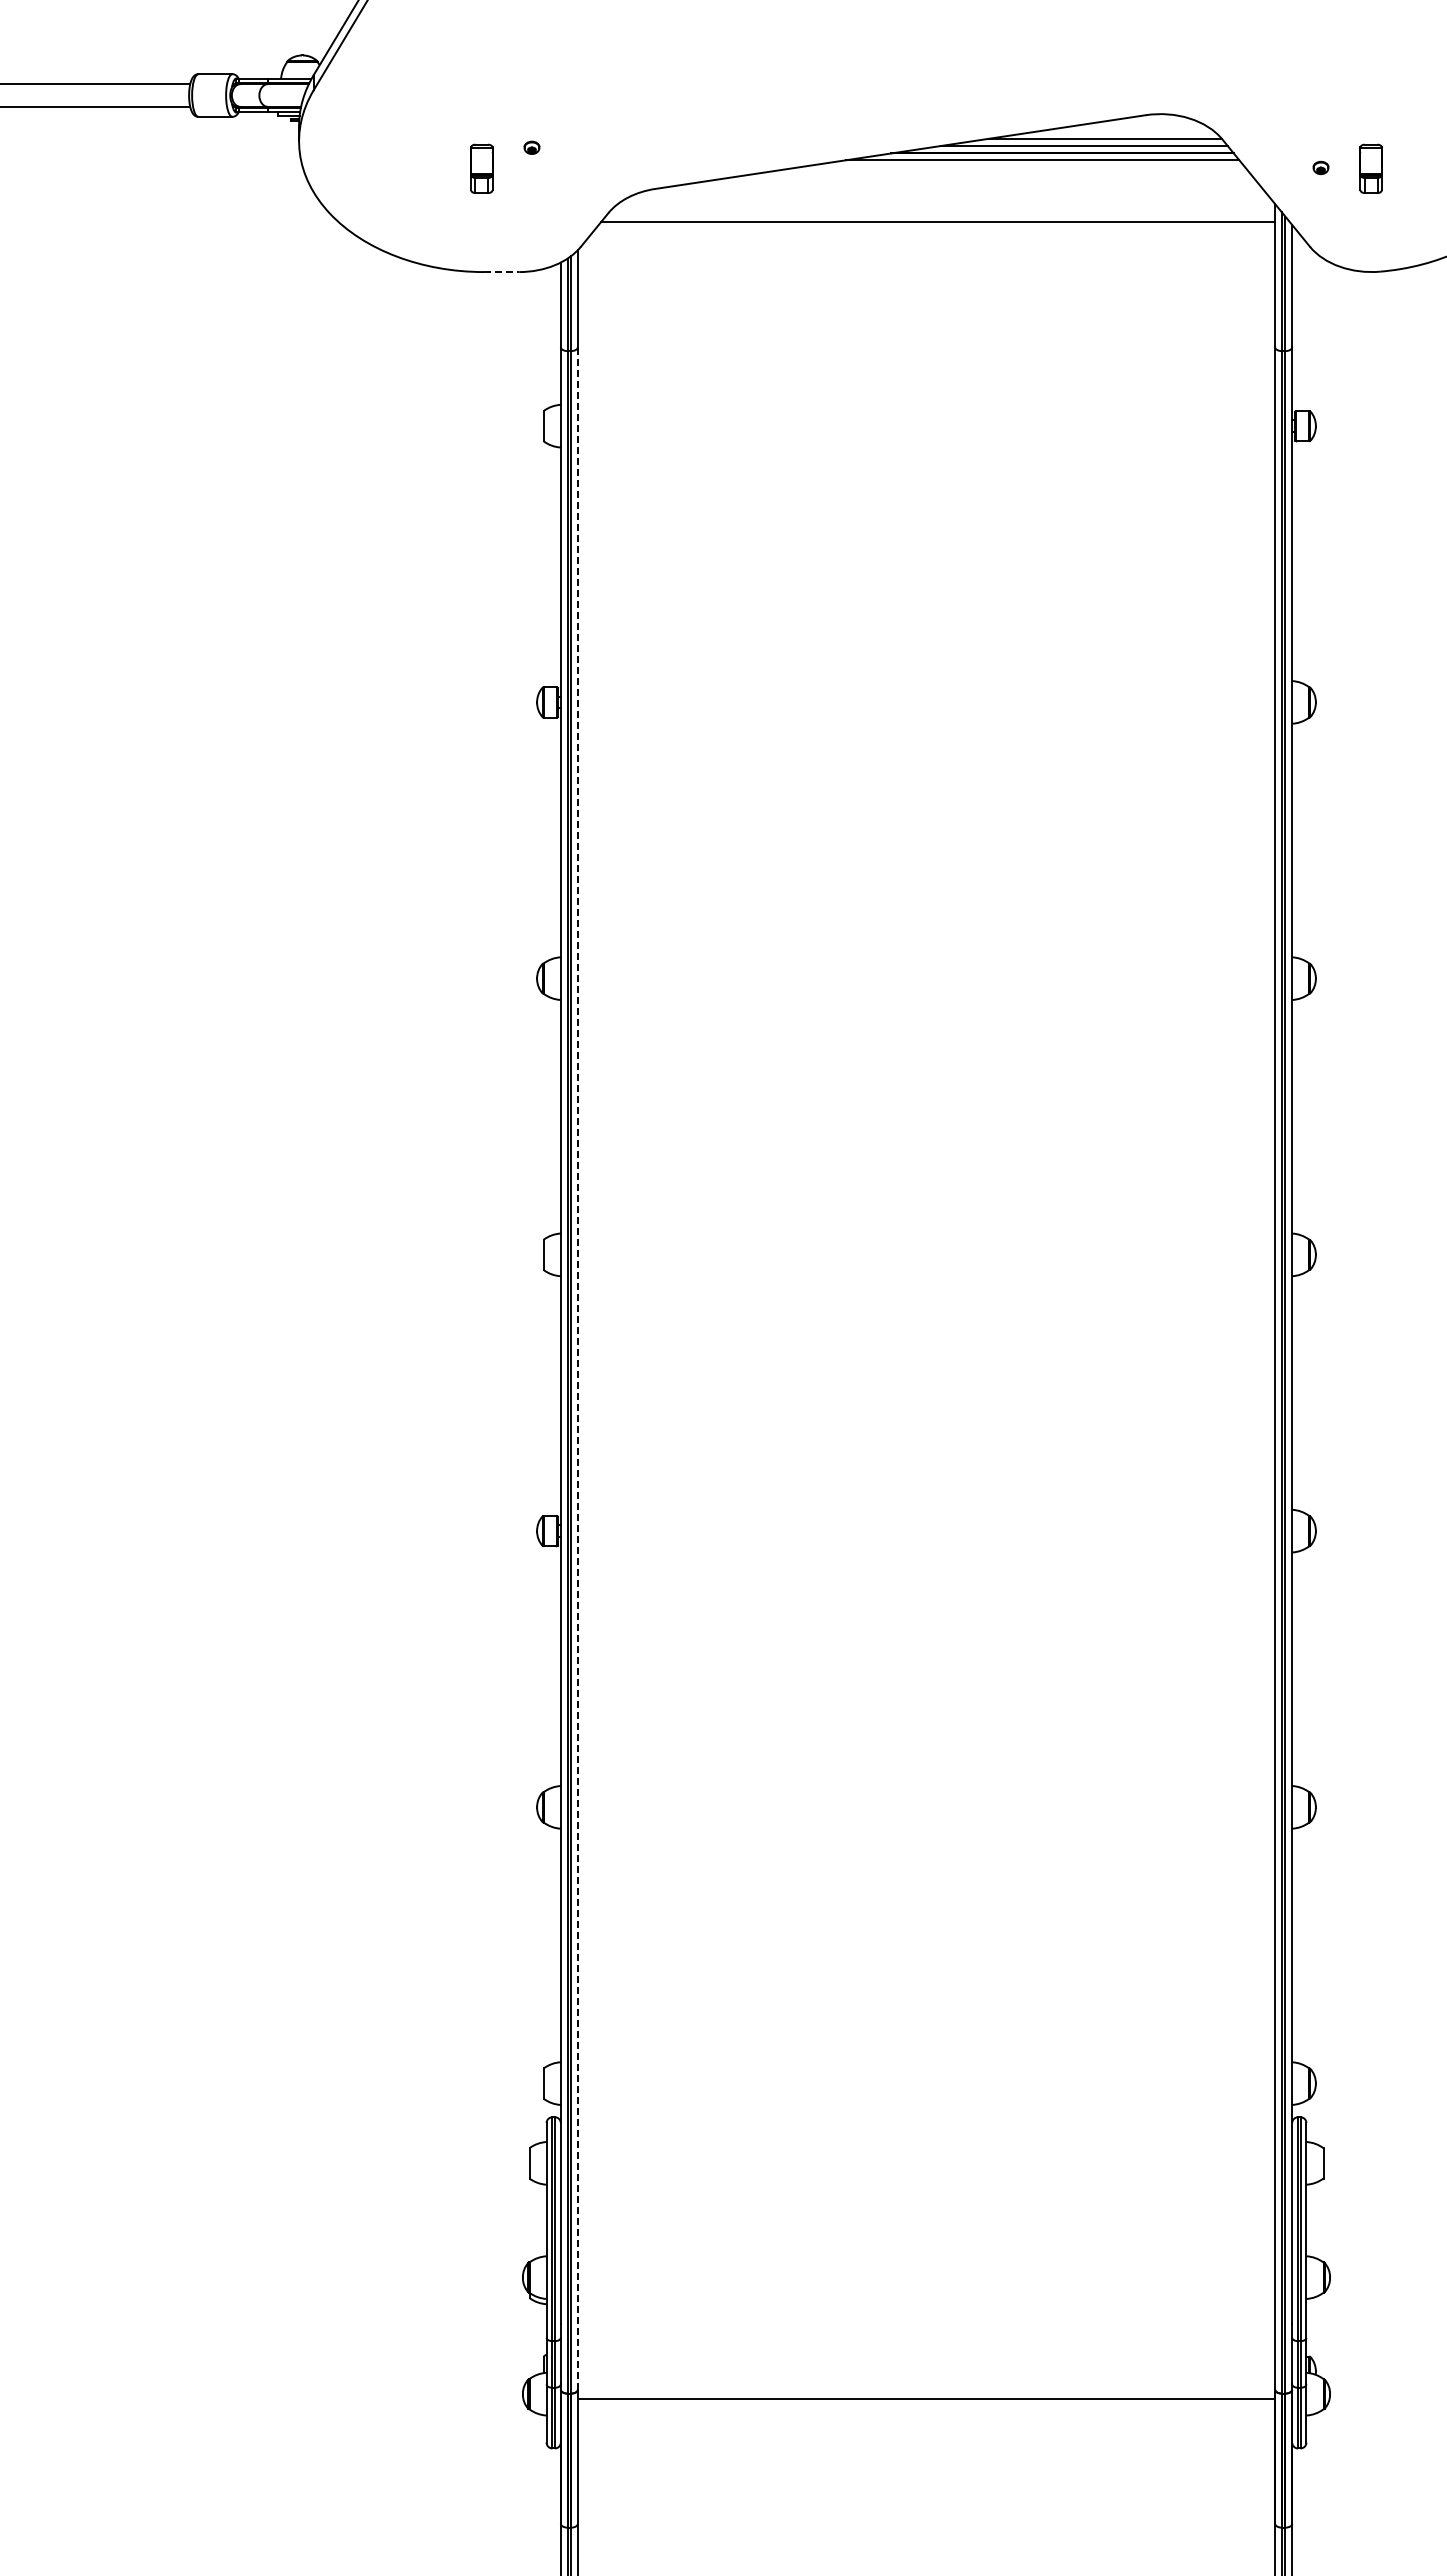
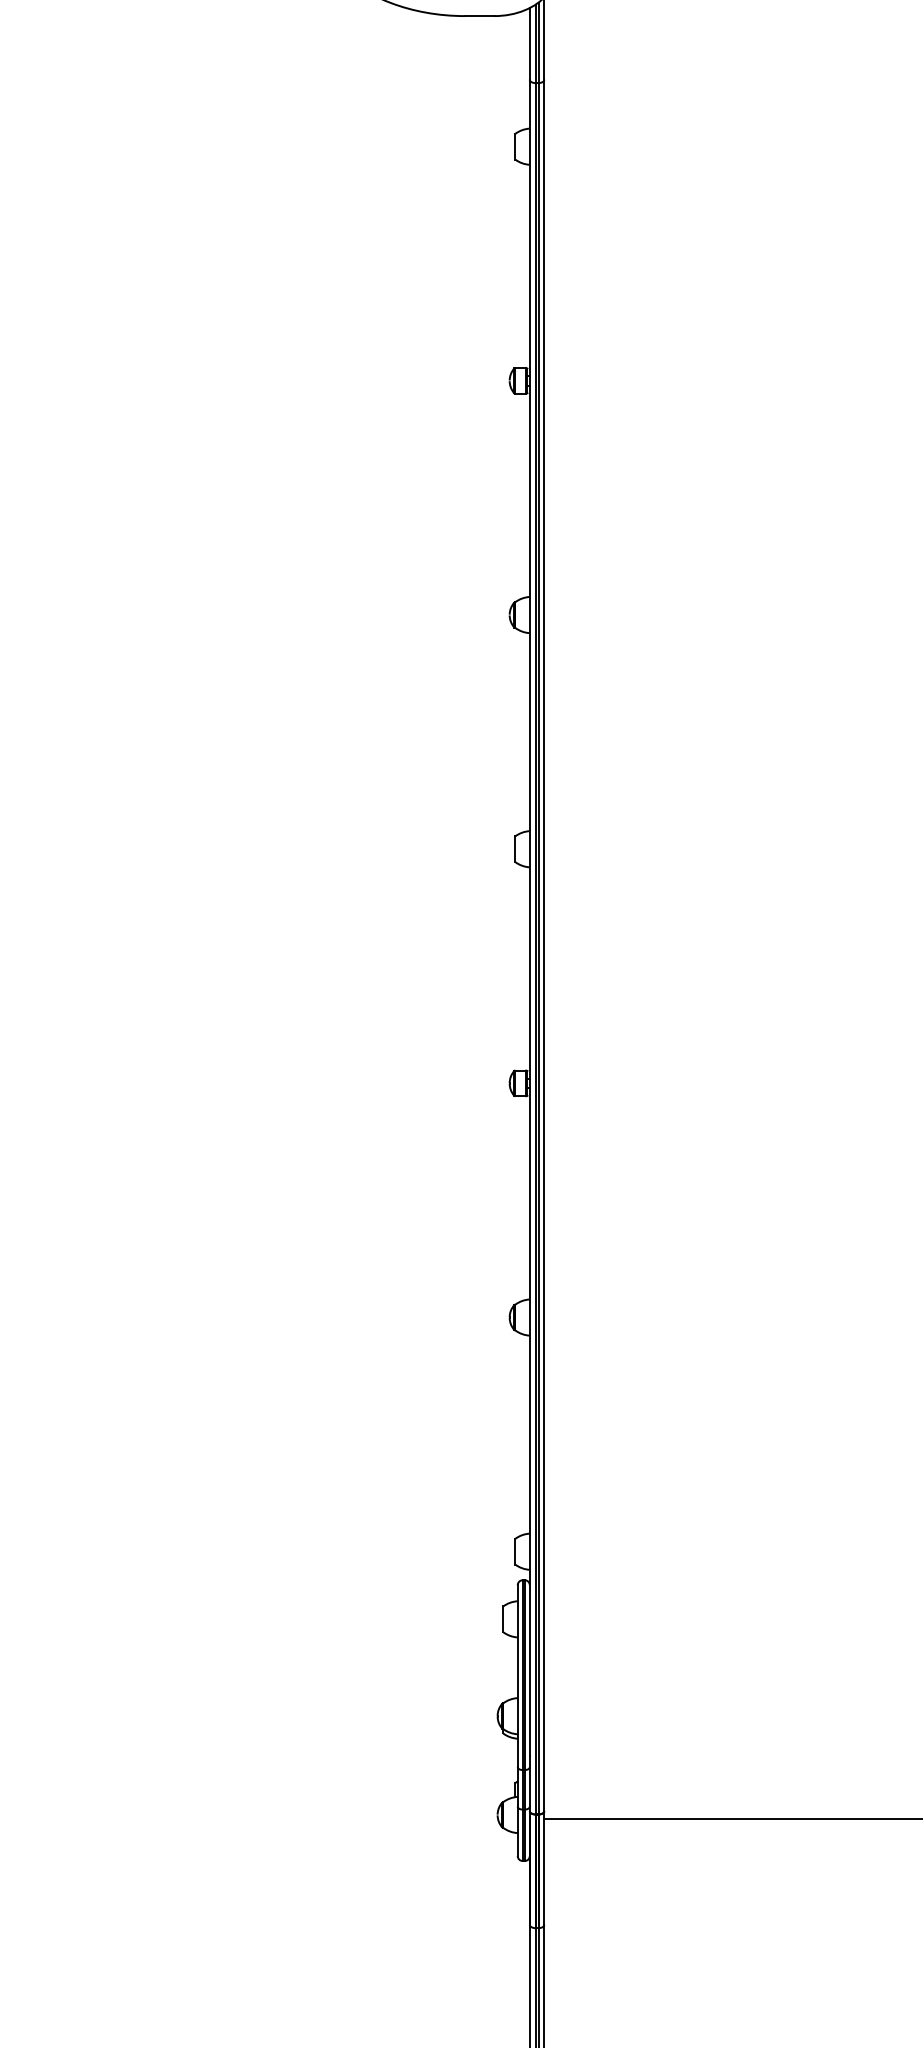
line: (501, 272) -> (479, 16), dashed -> solid
line: (577, 1367) -> (543, 944), dashed -> solid

